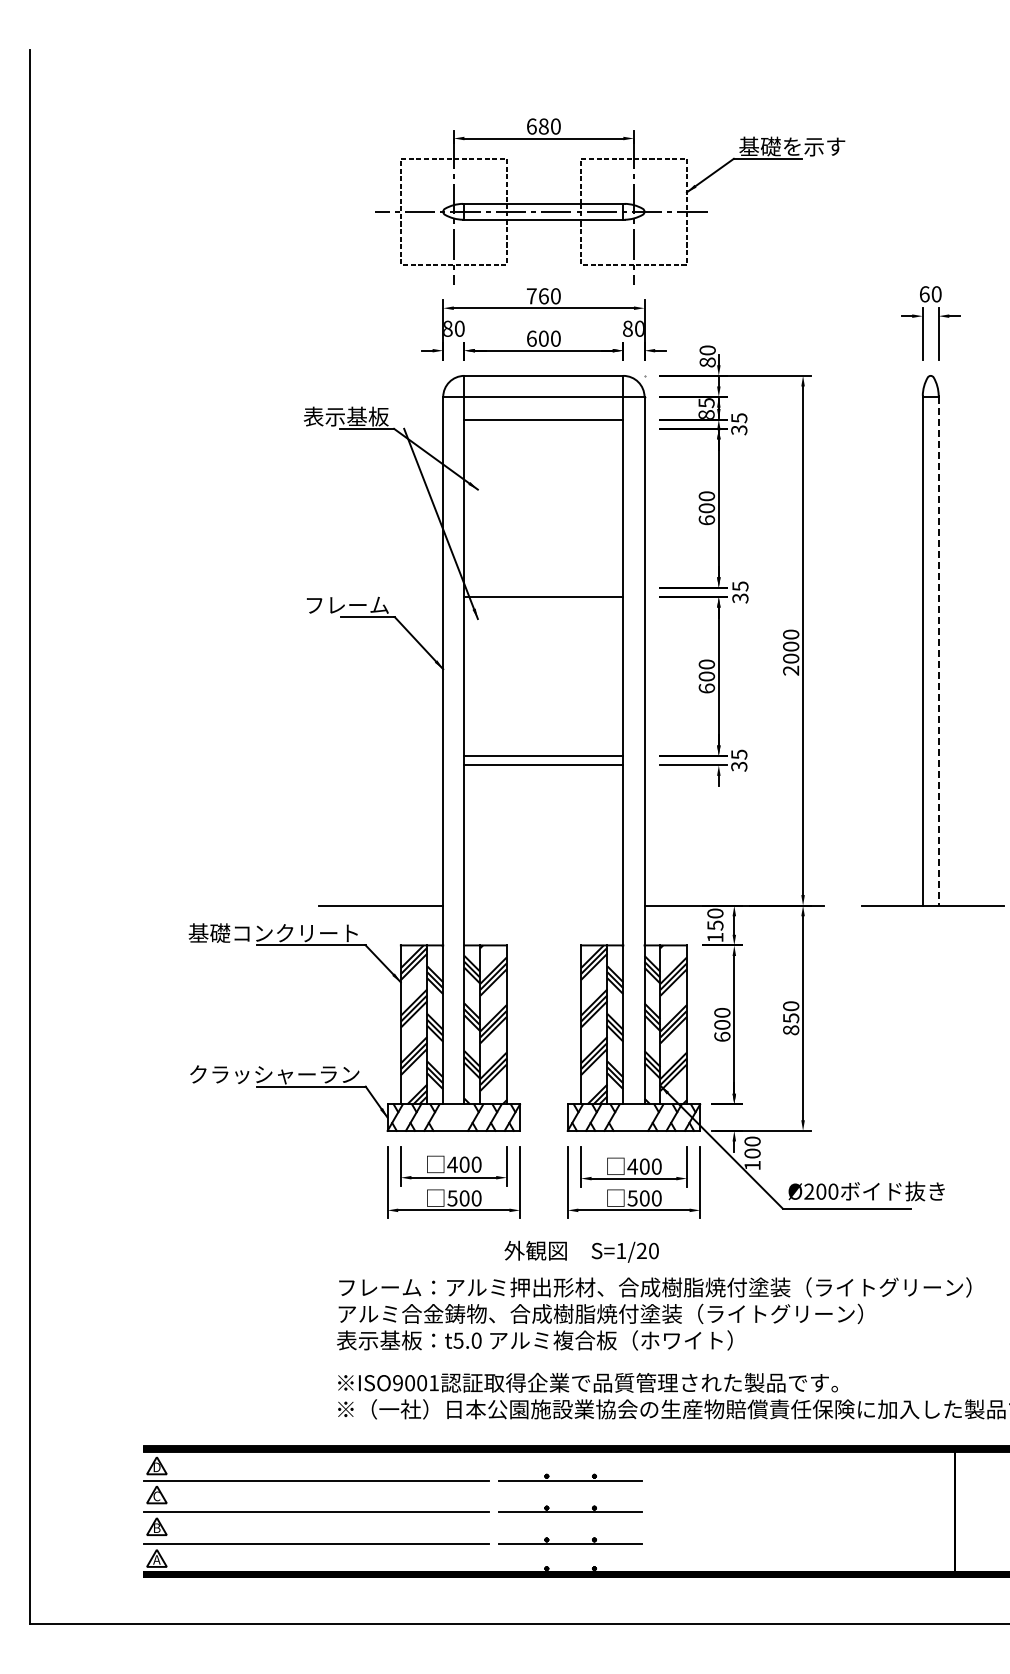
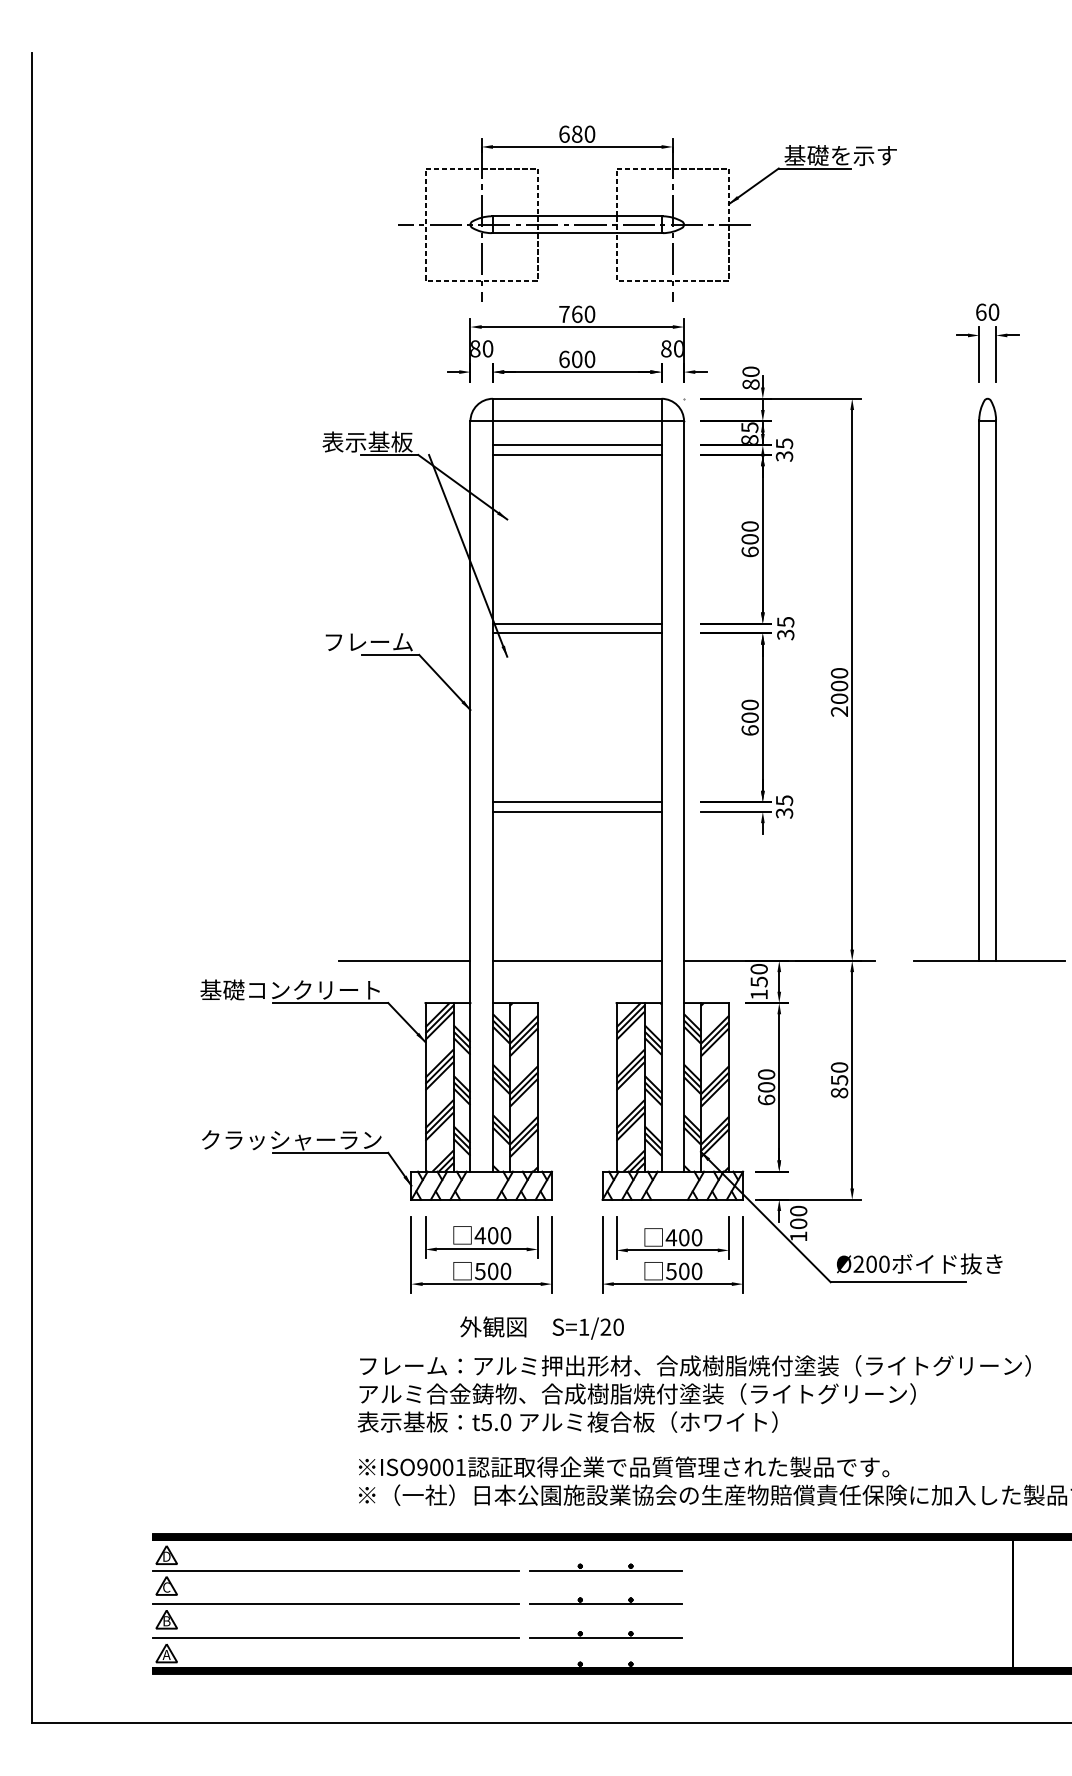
line: (543, 428) -> (576, 454), added
line: (543, 587) -> (576, 623), added
line: (938, 651) -> (995, 691), dashed -> solid
line: (543, 905) -> (576, 960), added
text: (581, 1251) -> (541, 1327), moved

